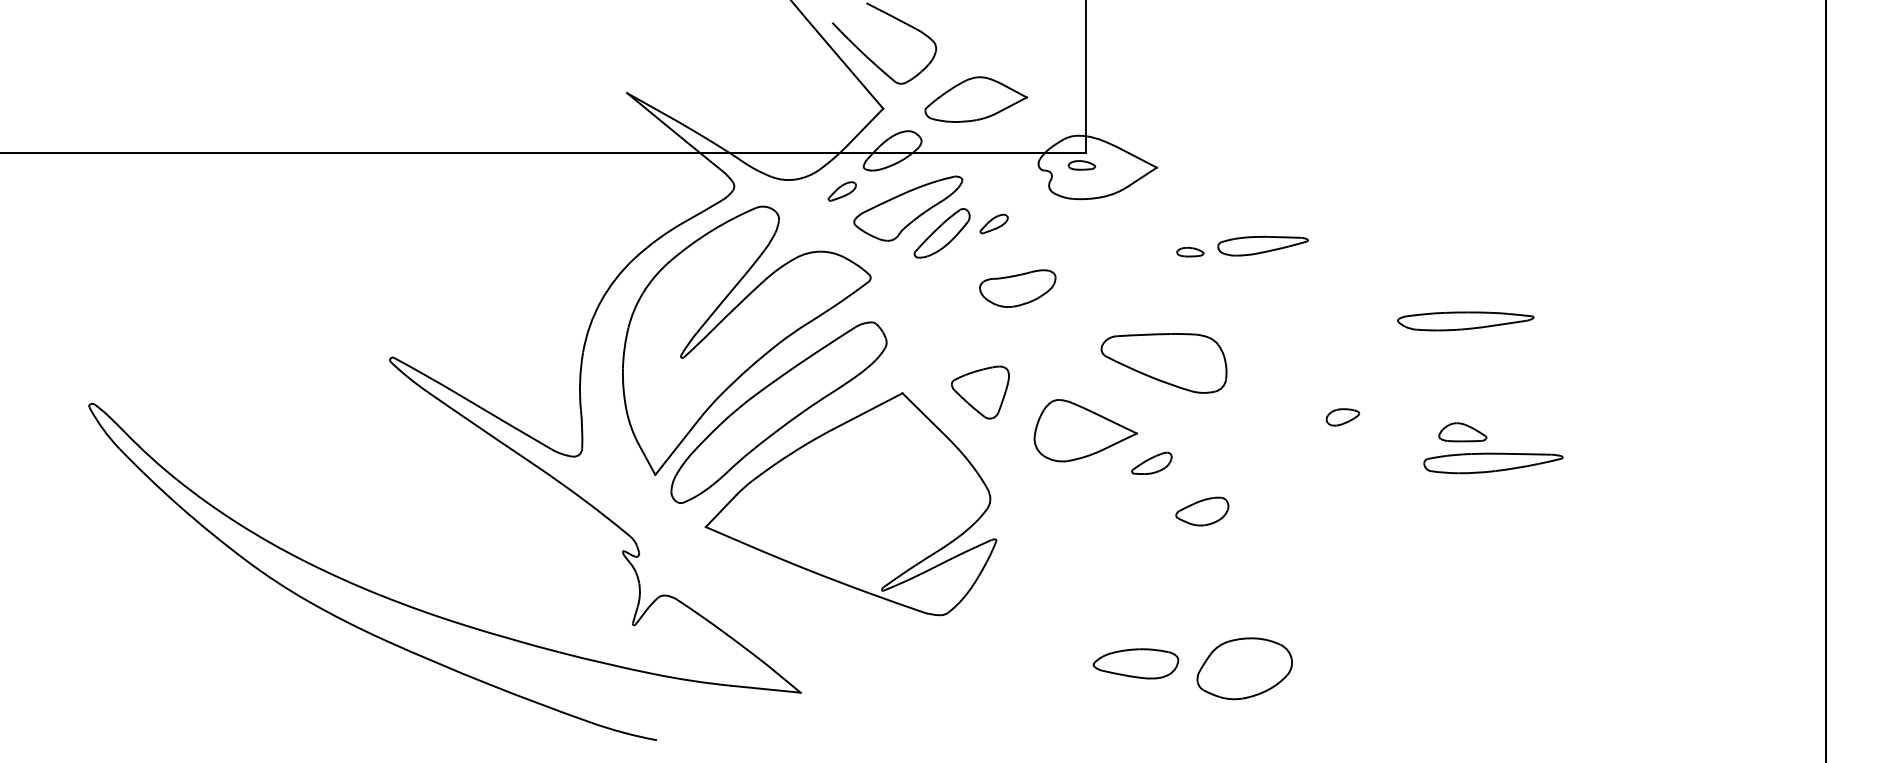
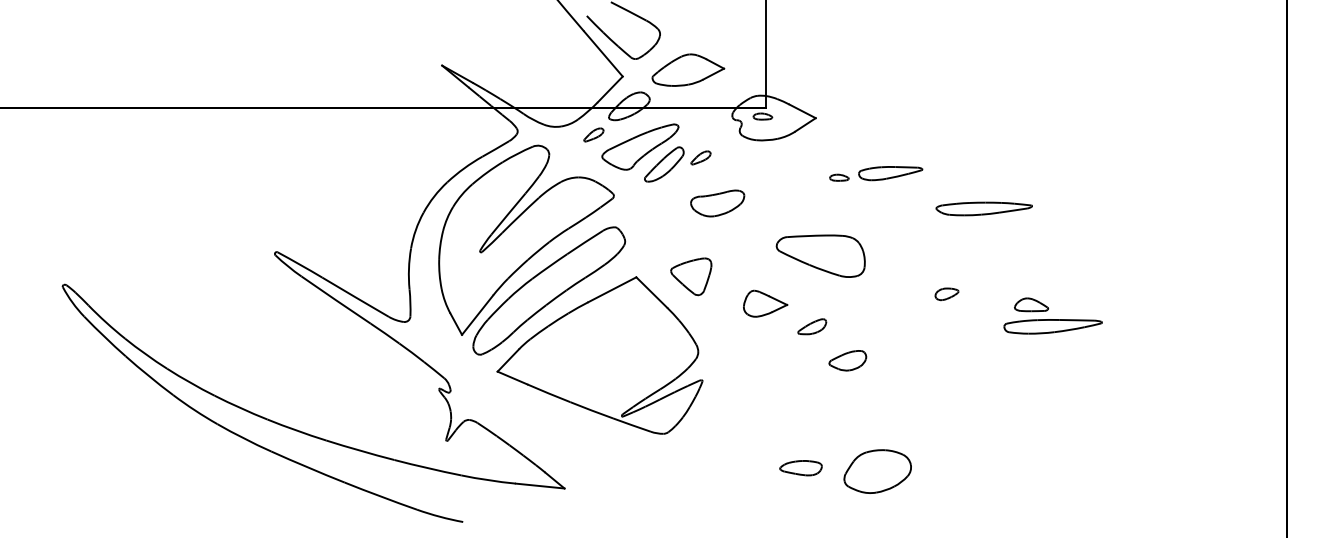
part: (1465, 321) -> (984, 209), moved
part: (1085, 430) -> (765, 303), size x0.6
part: (1135, 663) -> (800, 467), size x0.7

